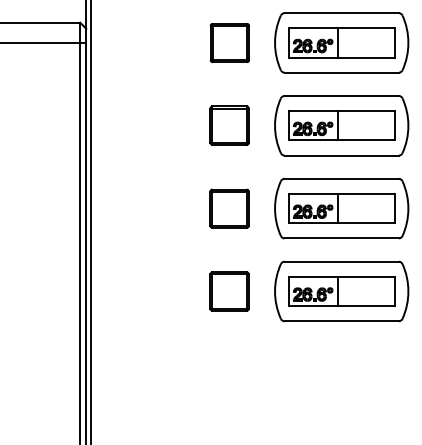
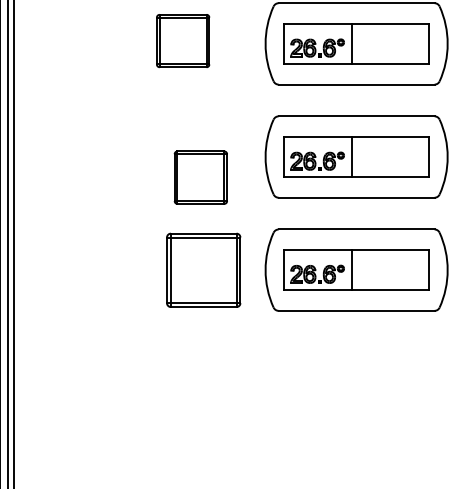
part: (229, 125) -> (182, 40), moved
part: (229, 208) -> (200, 177), moved
part: (229, 291) -> (203, 270), size x1.4

